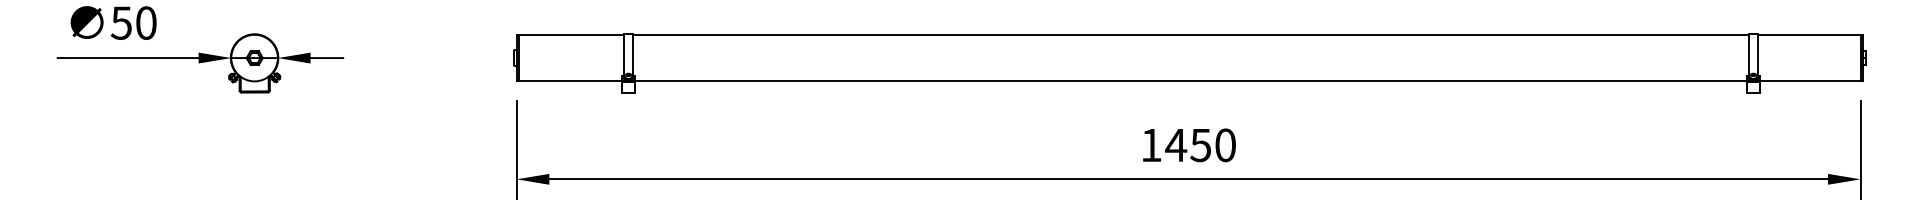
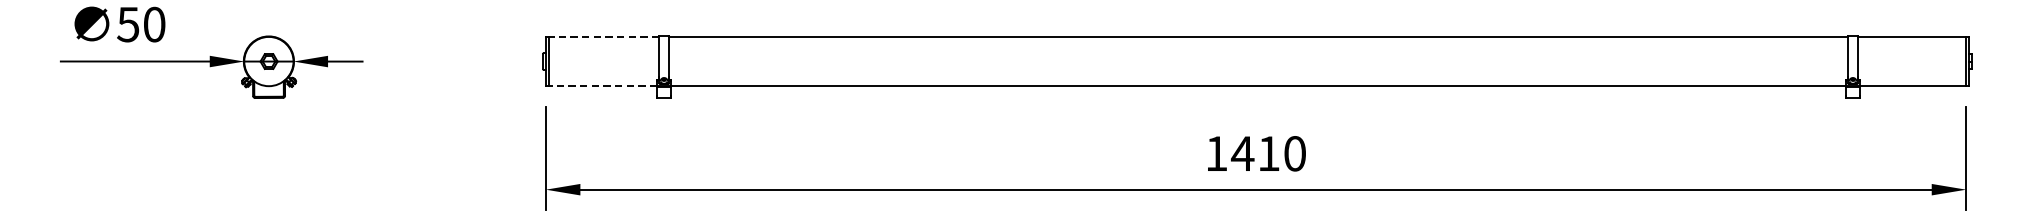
line: (571, 34) -> (603, 36), solid -> dashed
line: (570, 81) -> (602, 86), solid -> dashed
text: (1200, 145) -> (1268, 153), 1450 -> 1410

